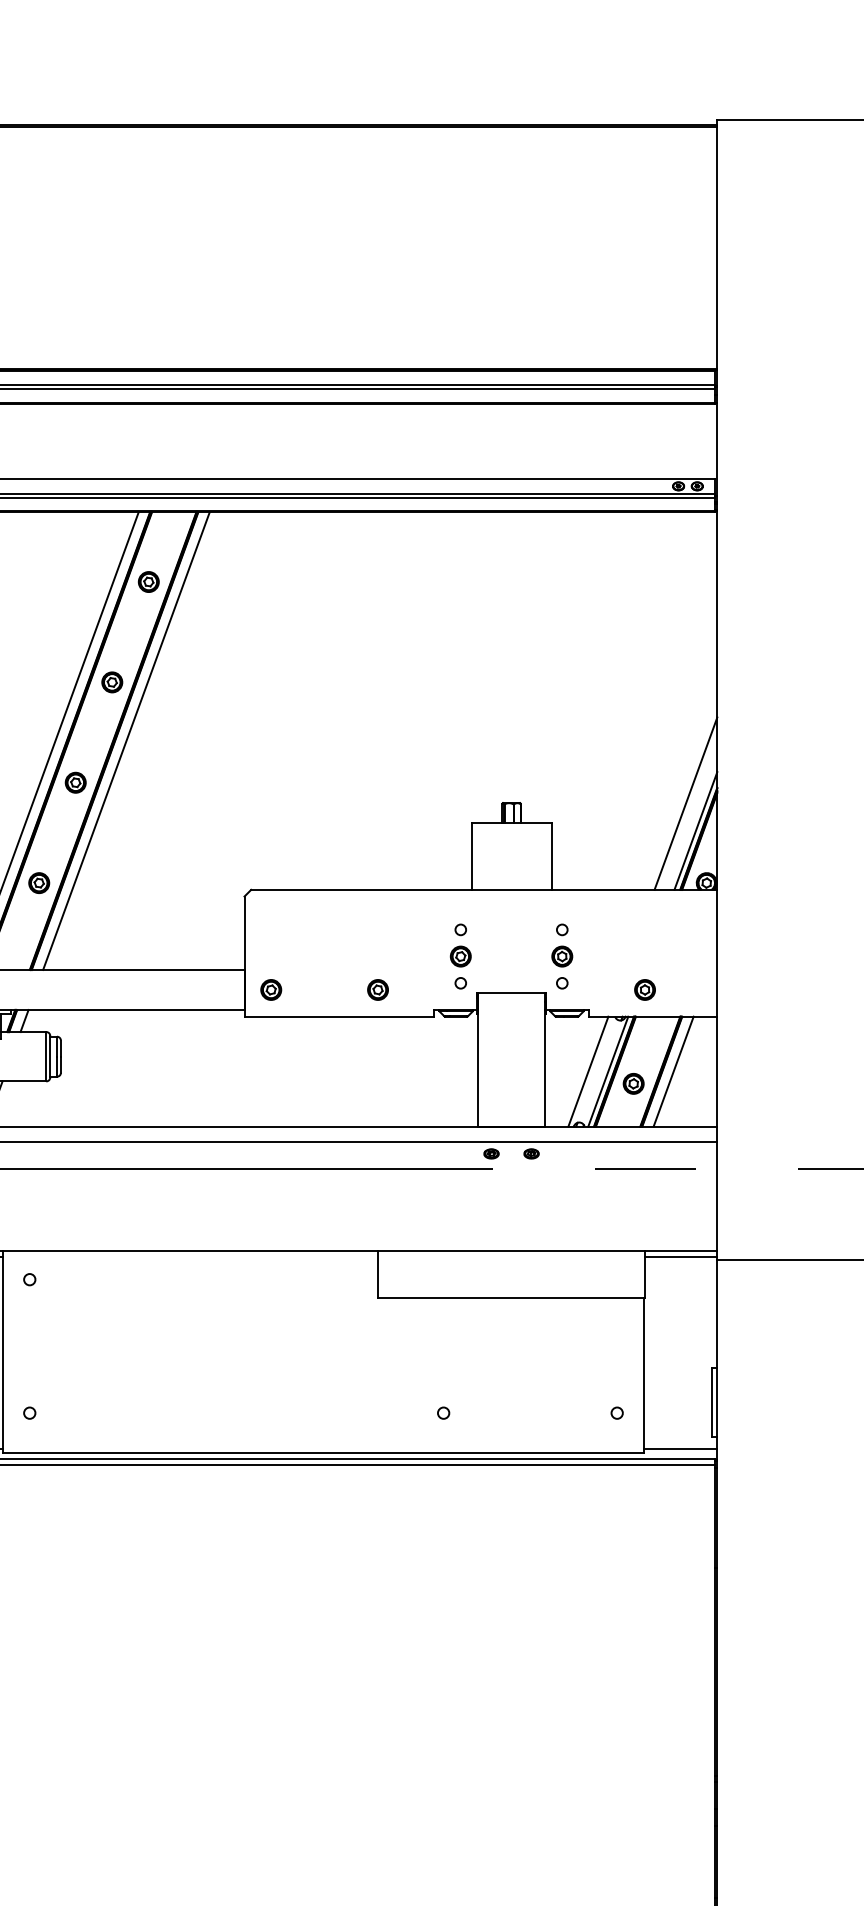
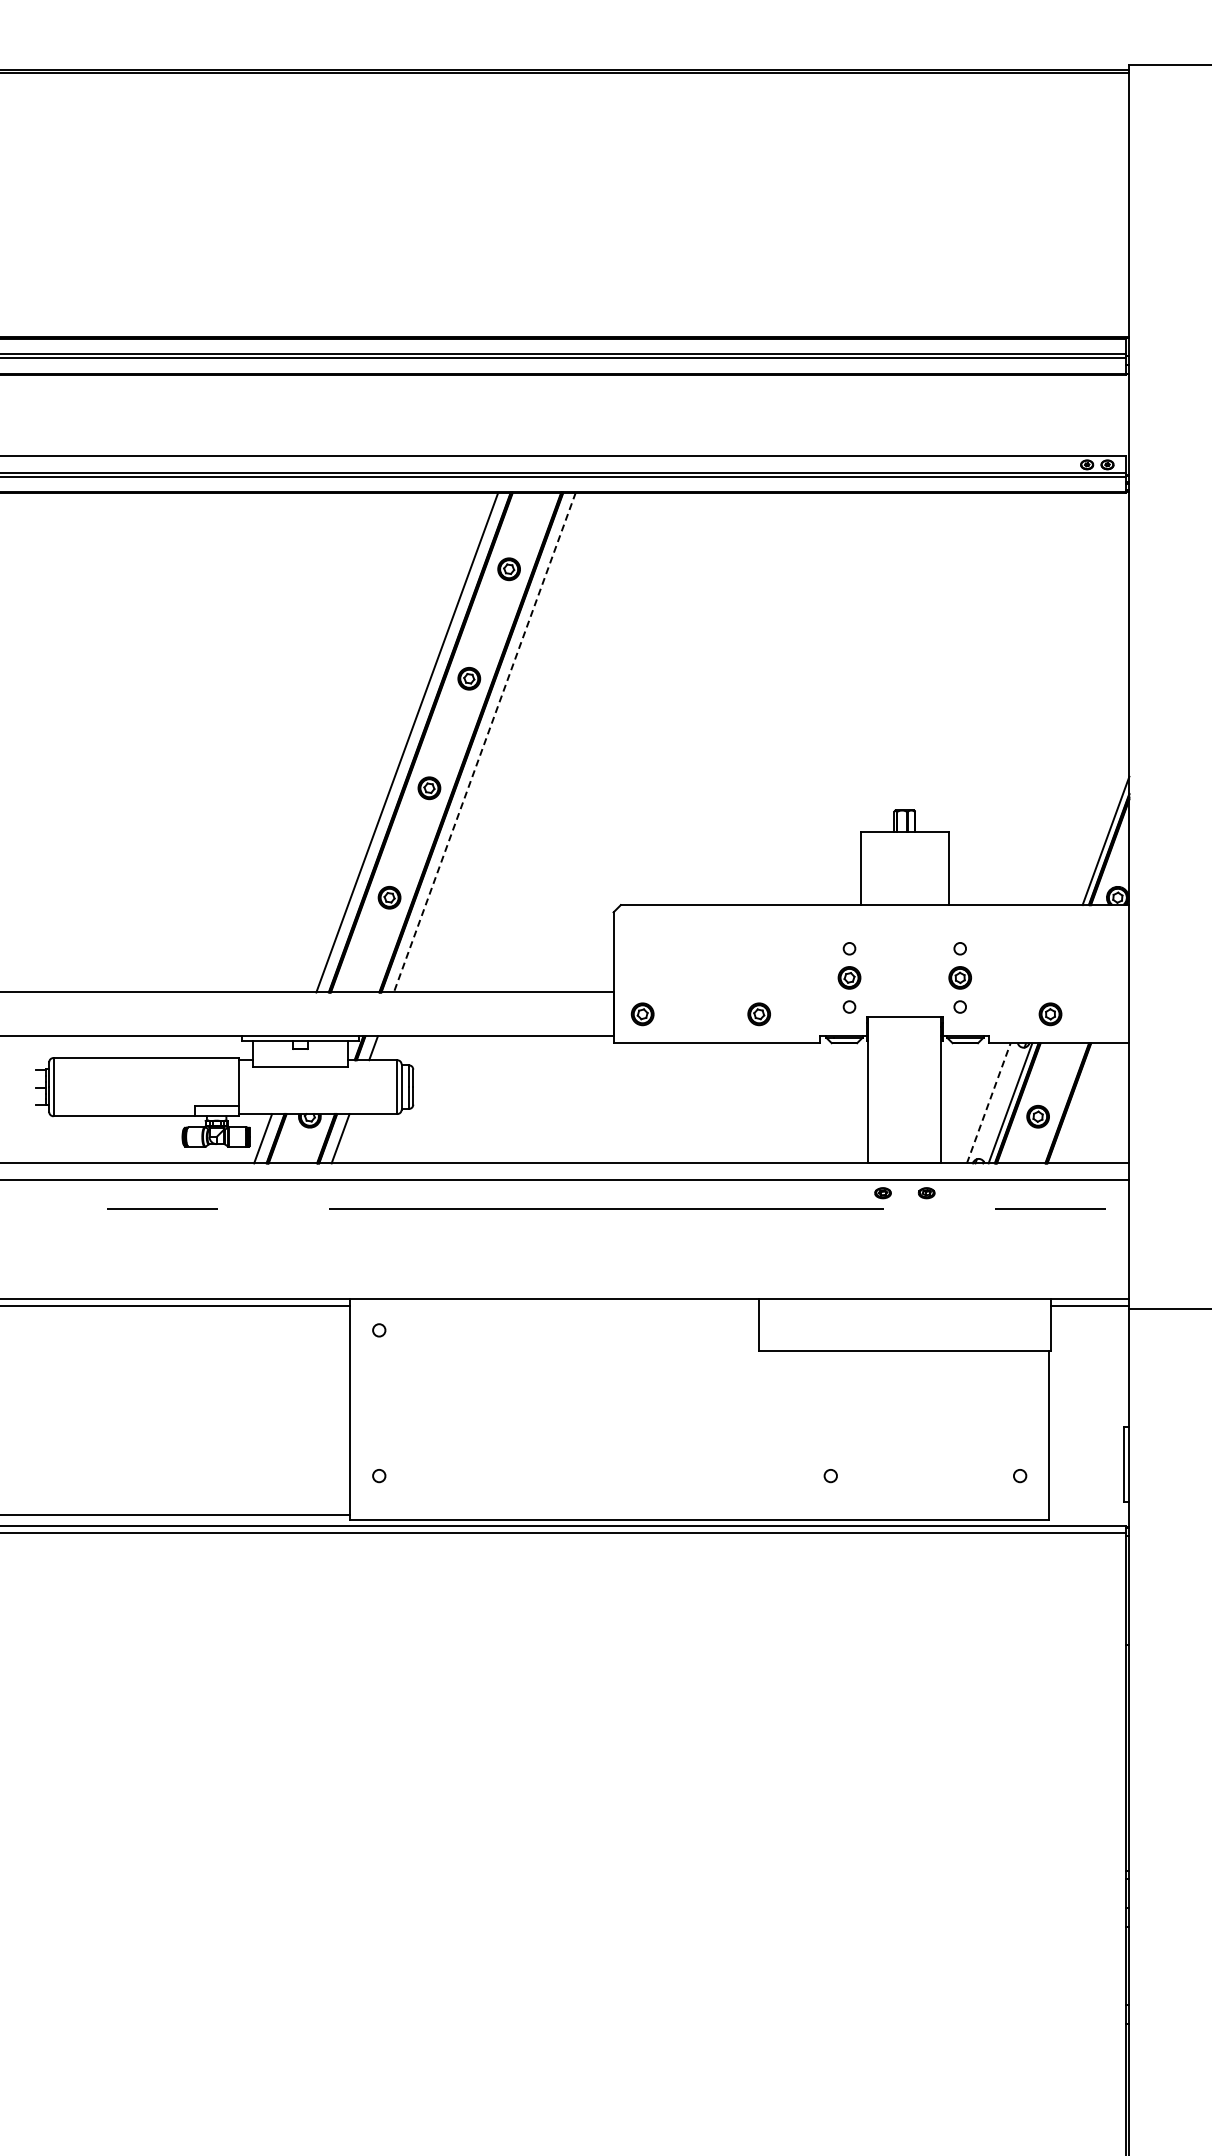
line: (126, 740) -> (484, 742), solid -> dashed
line: (685, 804) -> (1094, 811), removed
line: (588, 1071) -> (988, 1103), solid -> dashed
line: (673, 1071) -> (1081, 1103), removed
line: (680, 1449) -> (1089, 1515), removed

